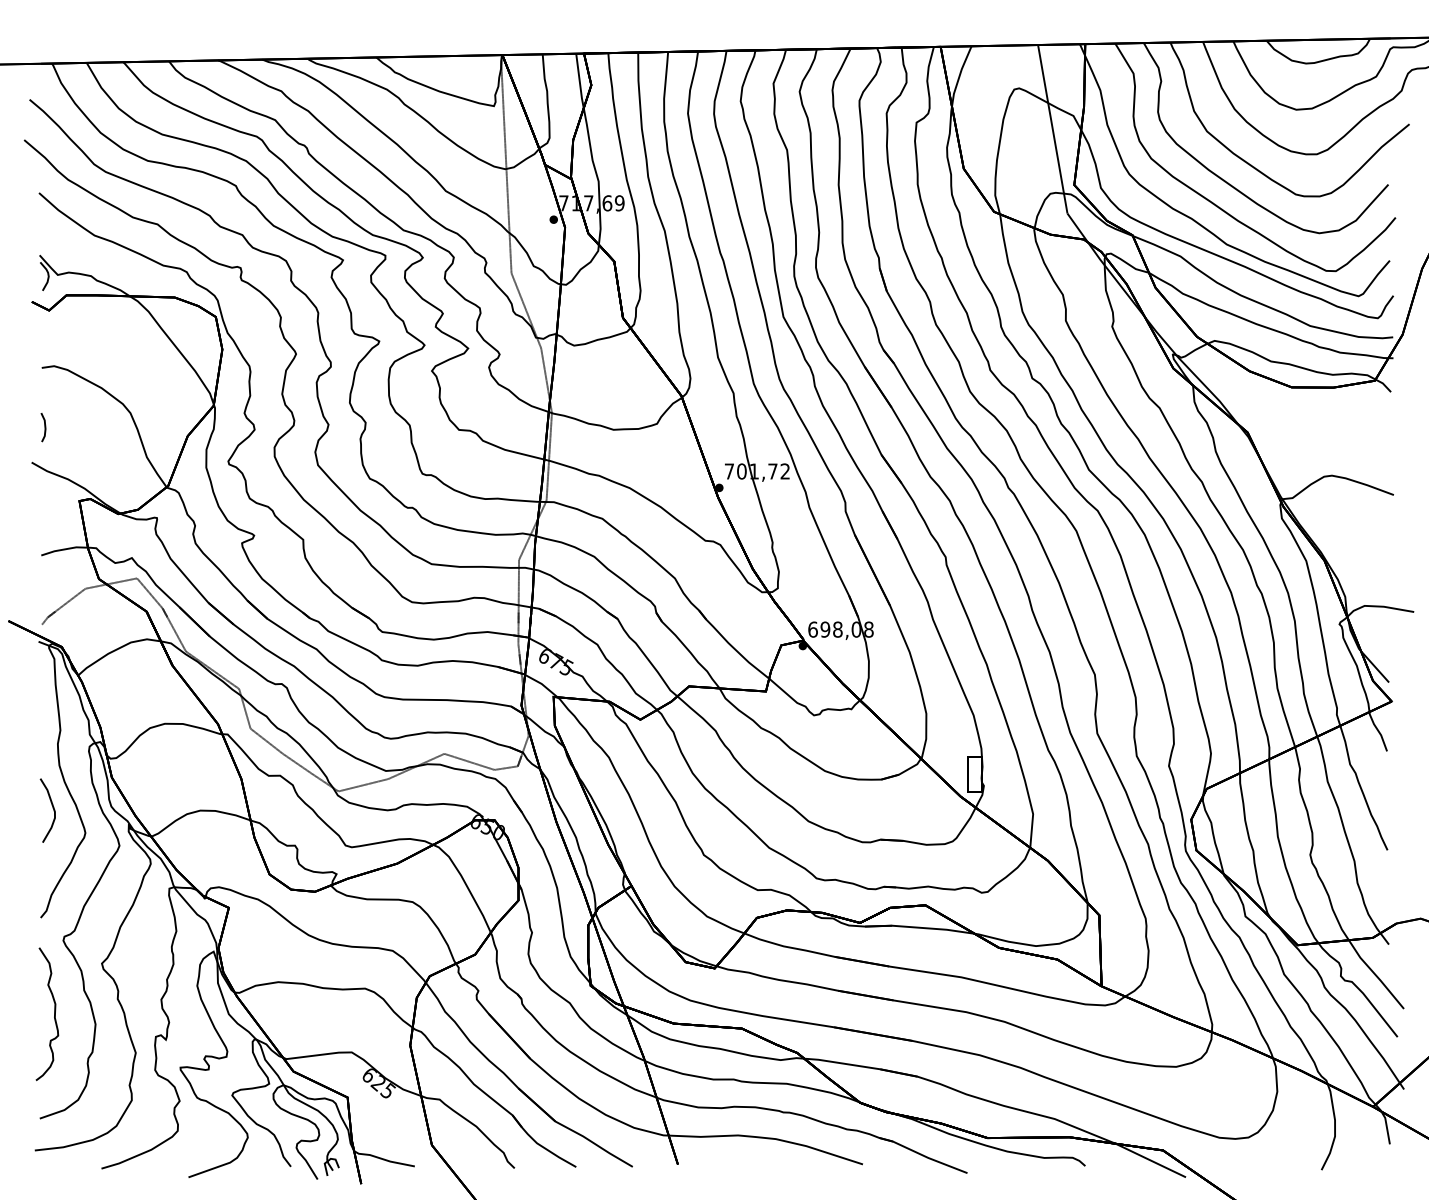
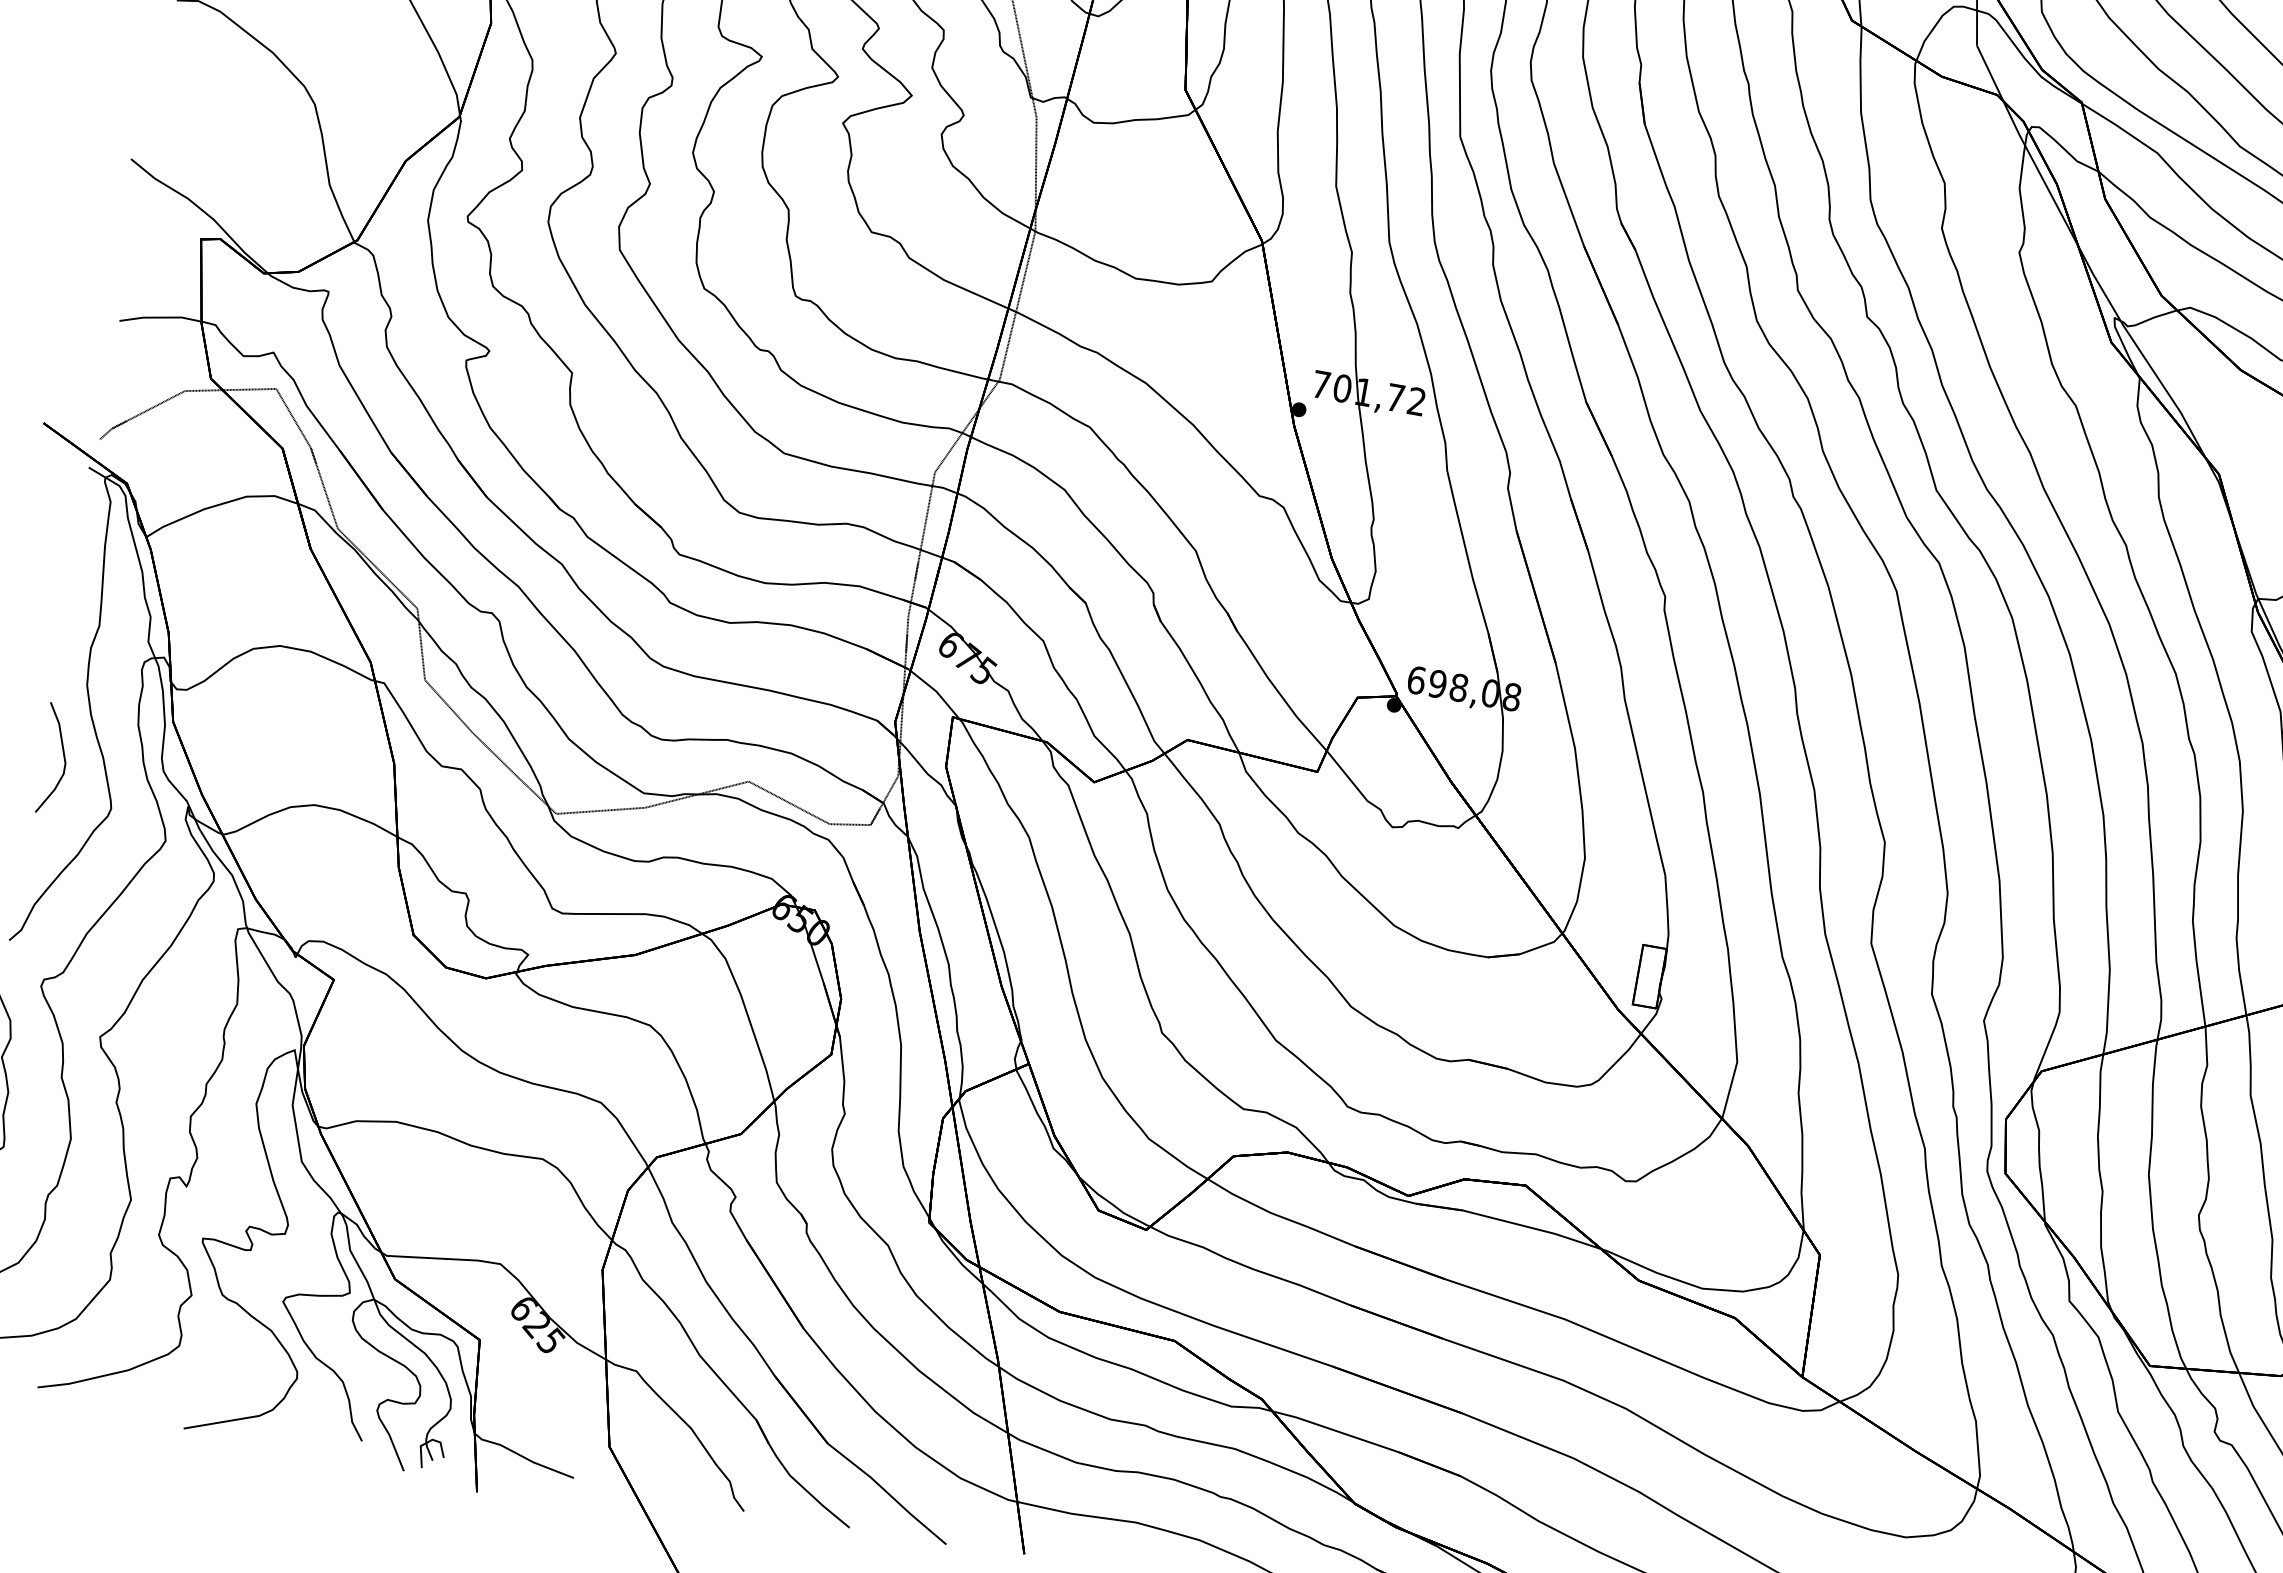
line: (44, 427) -> (163, 103), removed

